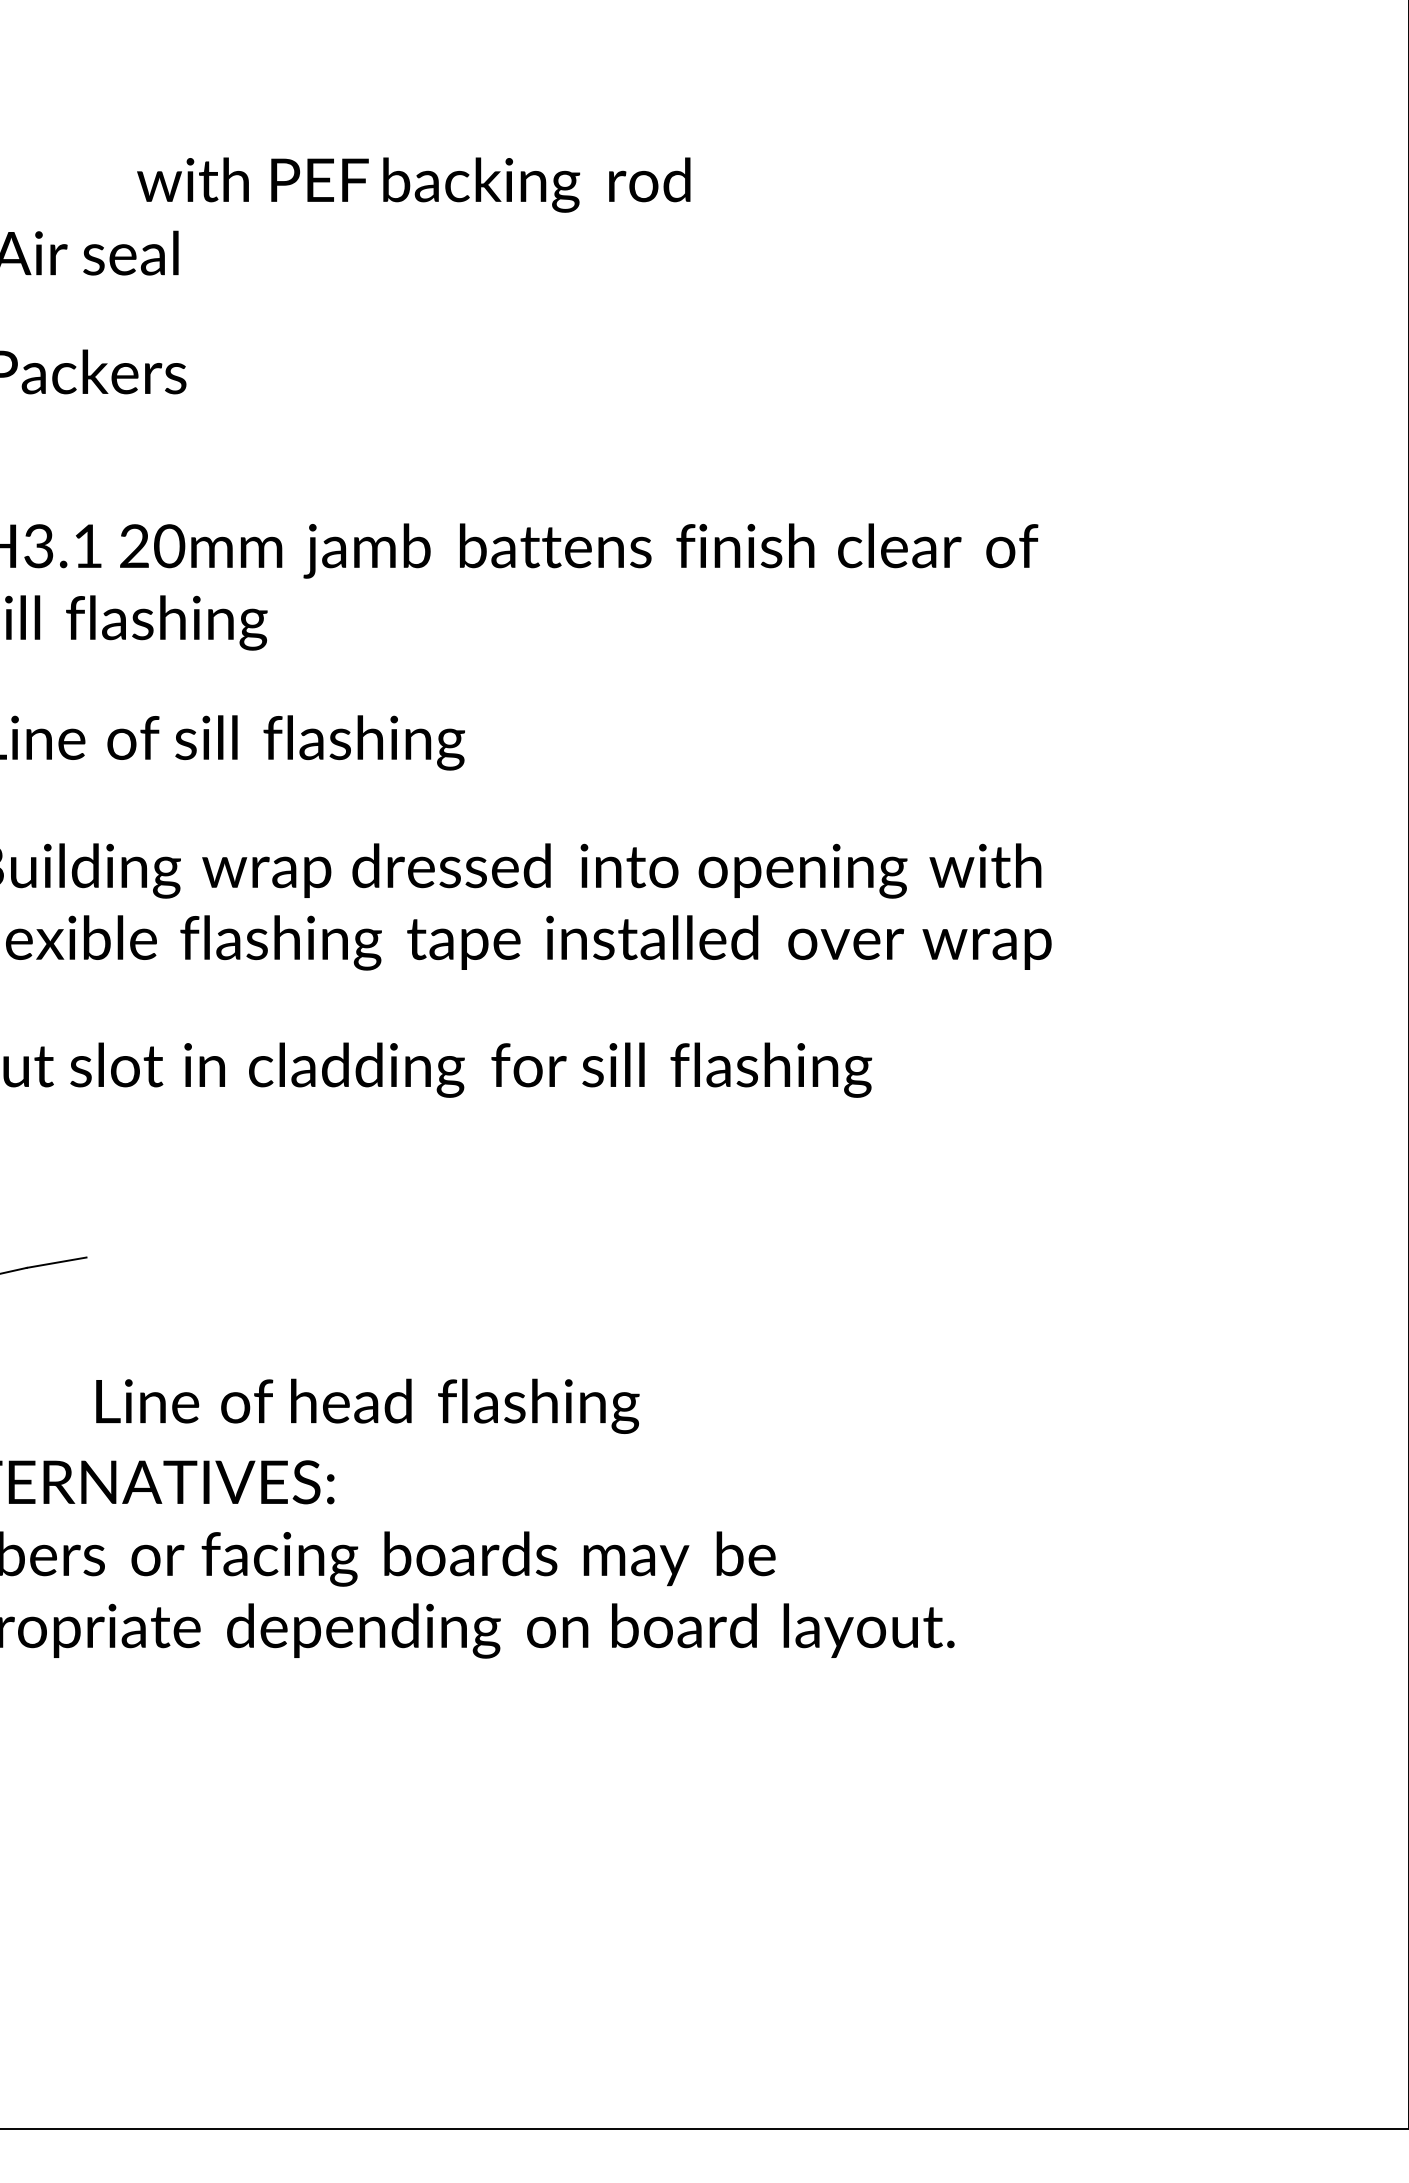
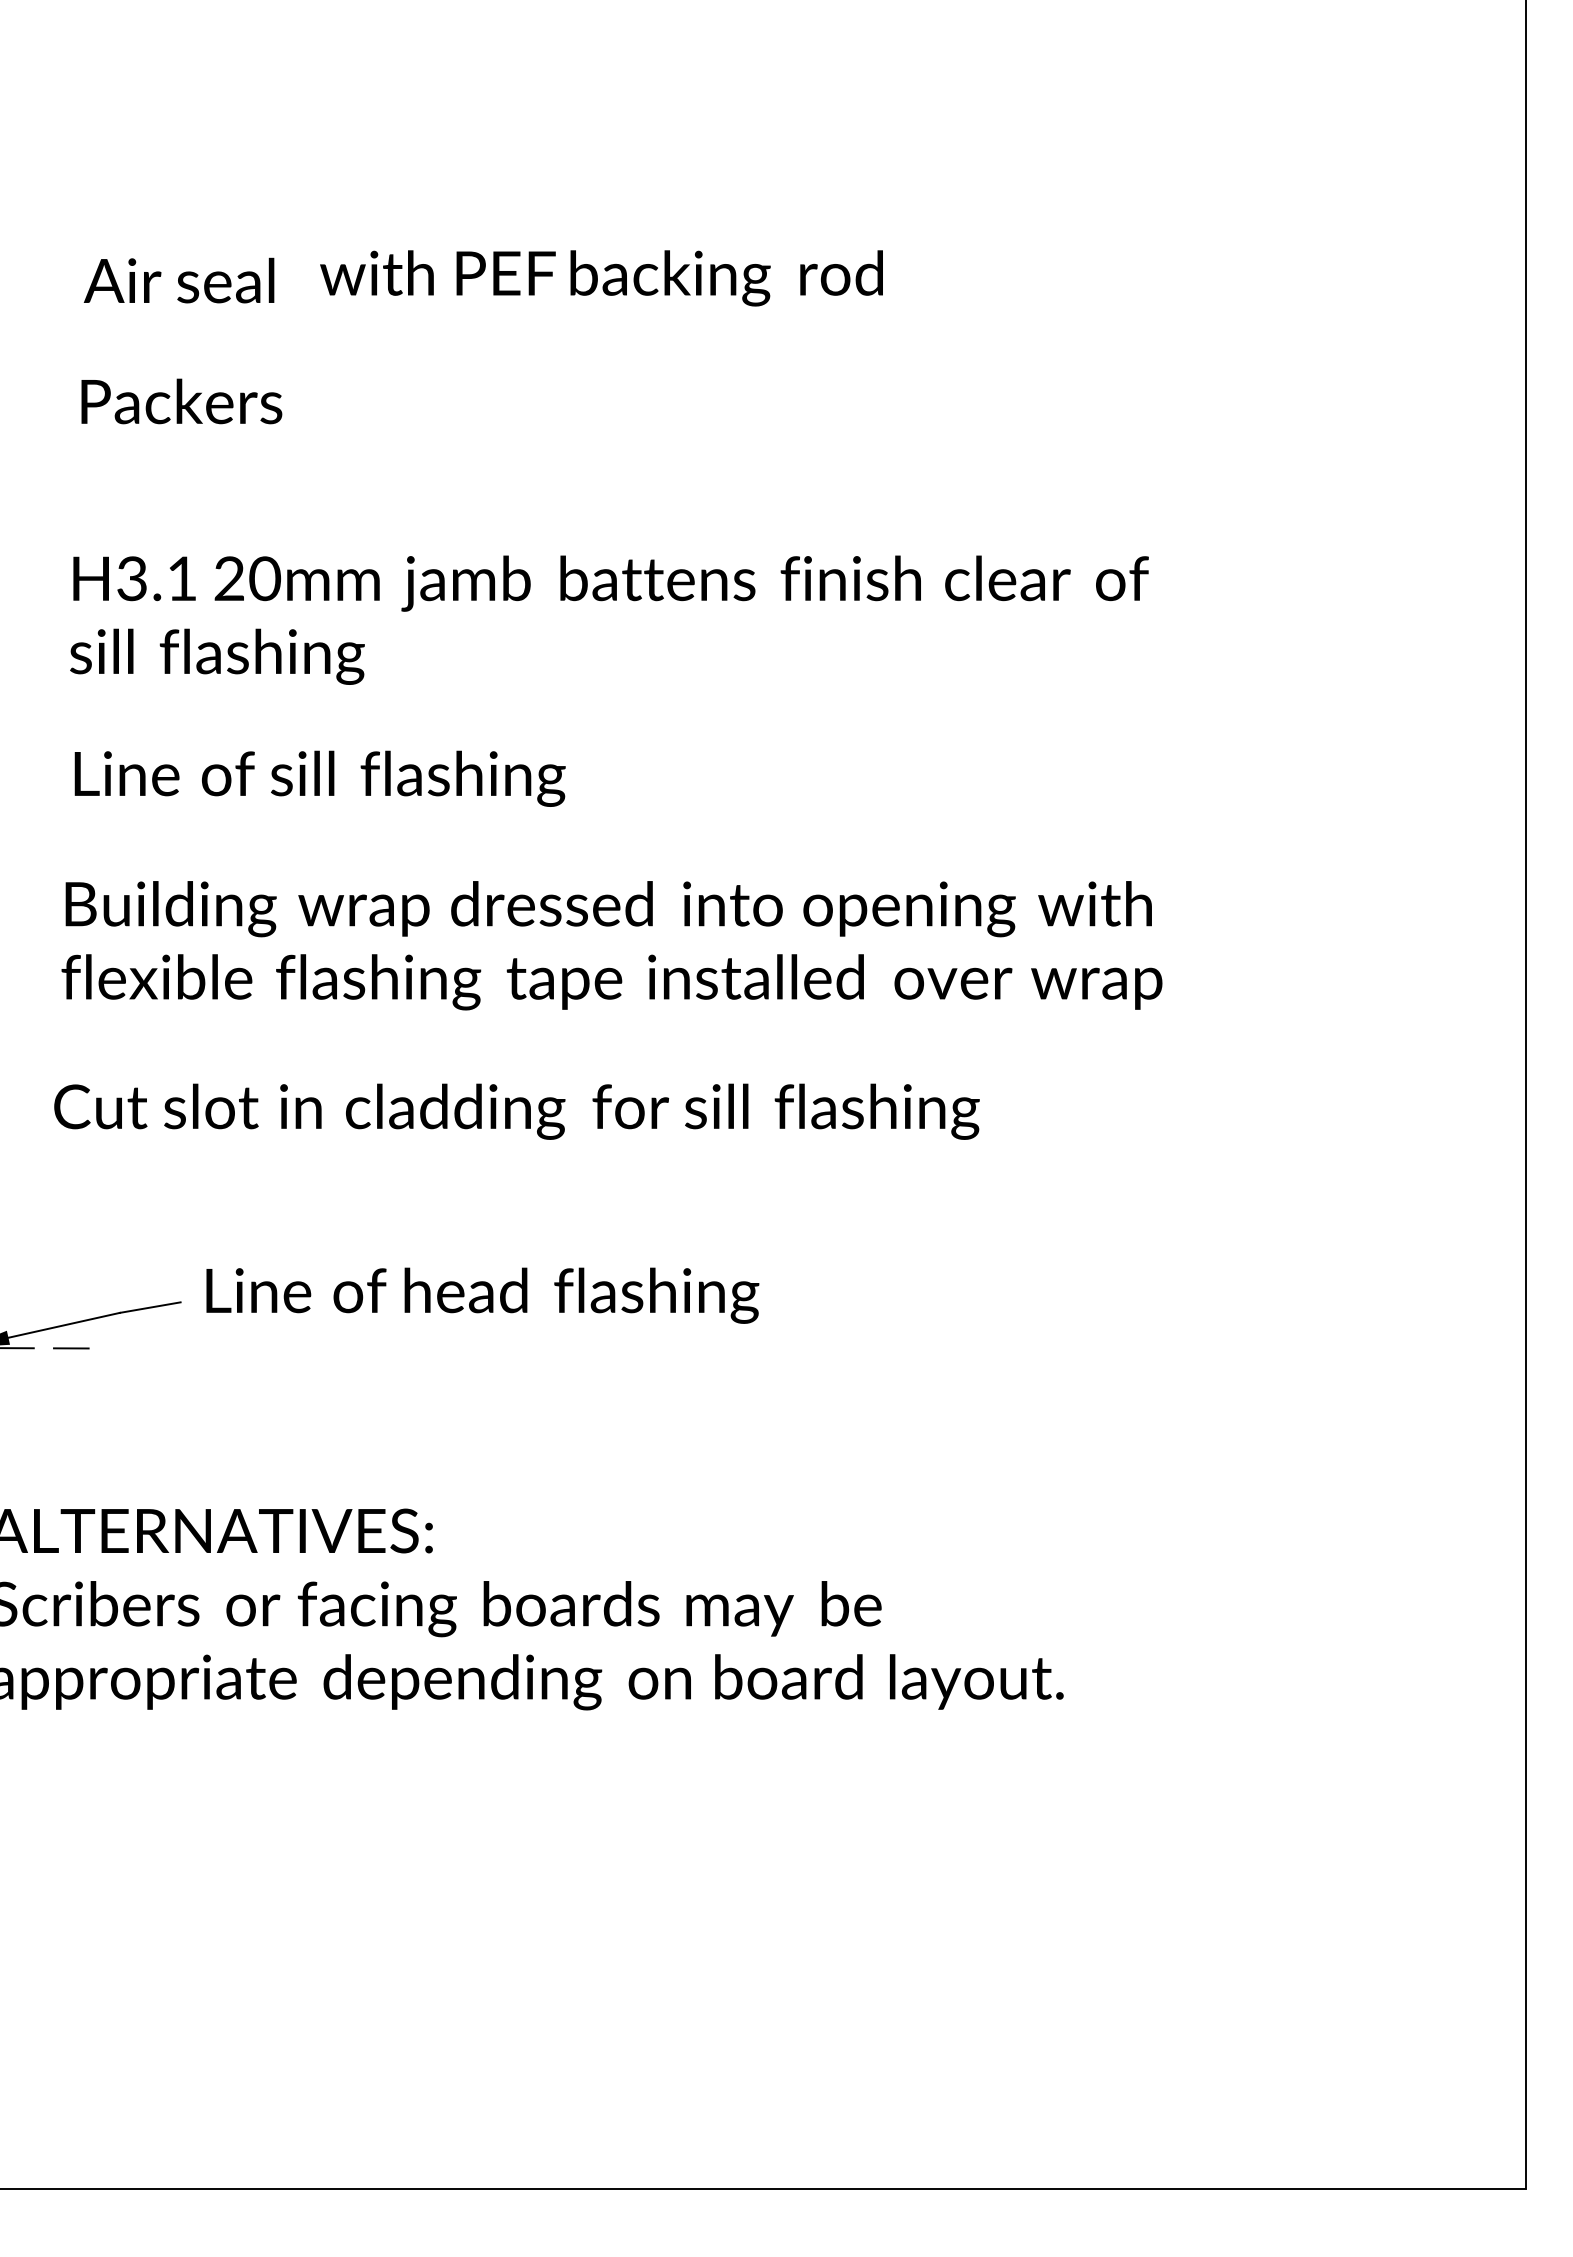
text: (413, 185) -> (601, 278), moved
text: (367, 1406) -> (482, 1295), moved

